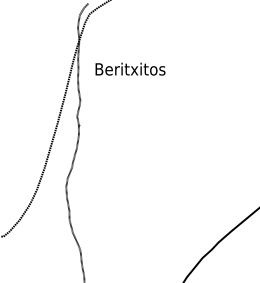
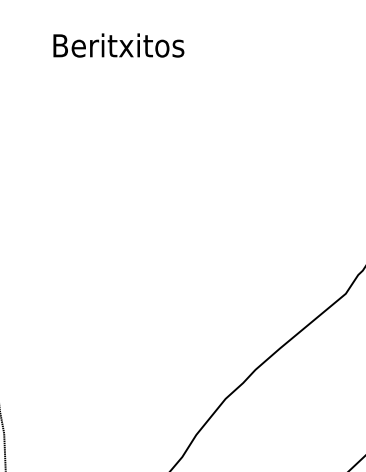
text: (130, 68) -> (118, 44), moved

